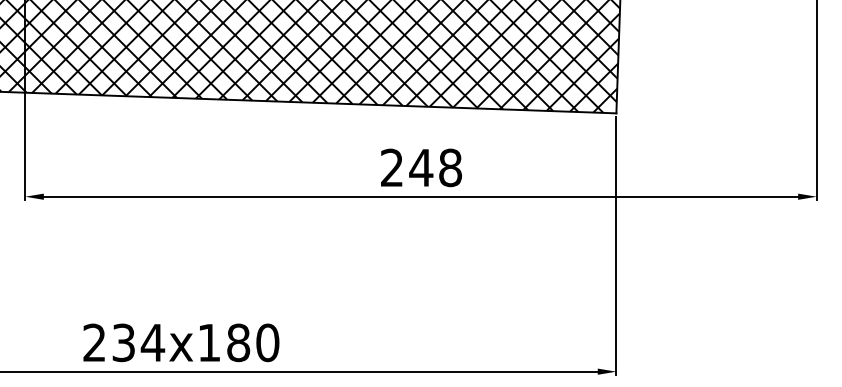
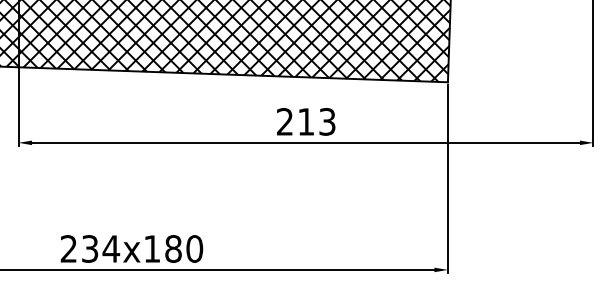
text: (435, 167) -> (316, 121), 248 -> 213

